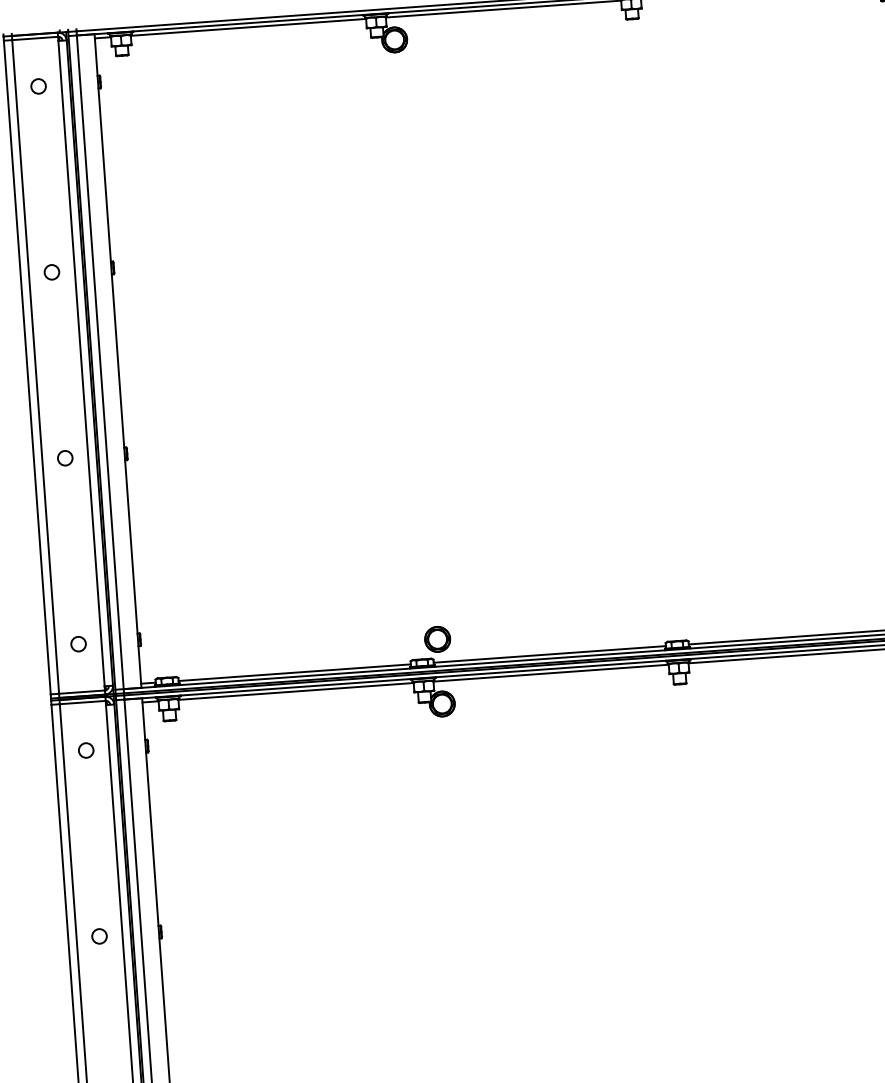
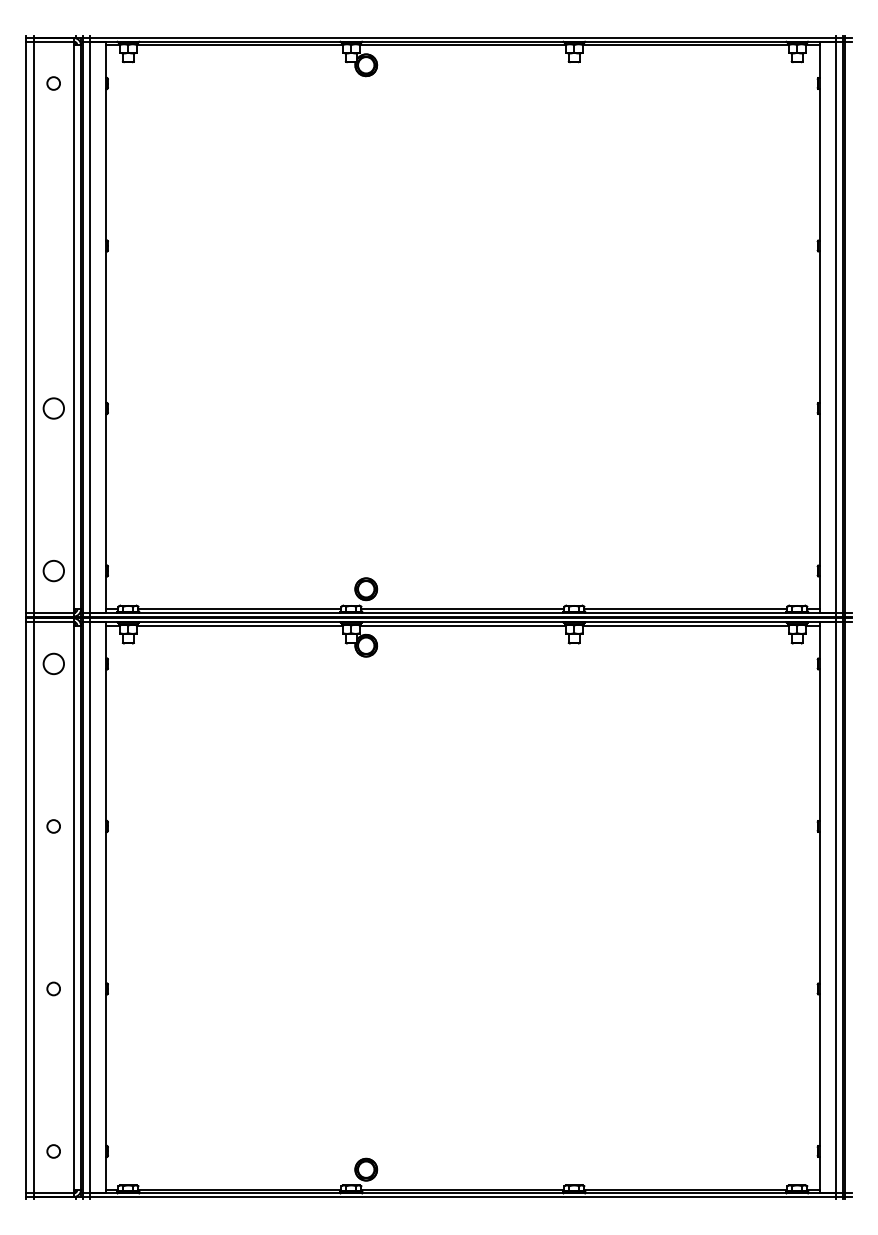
circle: (51, 271) -> (53, 245), removed
circle: (65, 458) -> (53, 408), size x1.6
circle: (78, 643) -> (53, 570), size x1.6
circle: (85, 749) -> (53, 663), size x1.6

